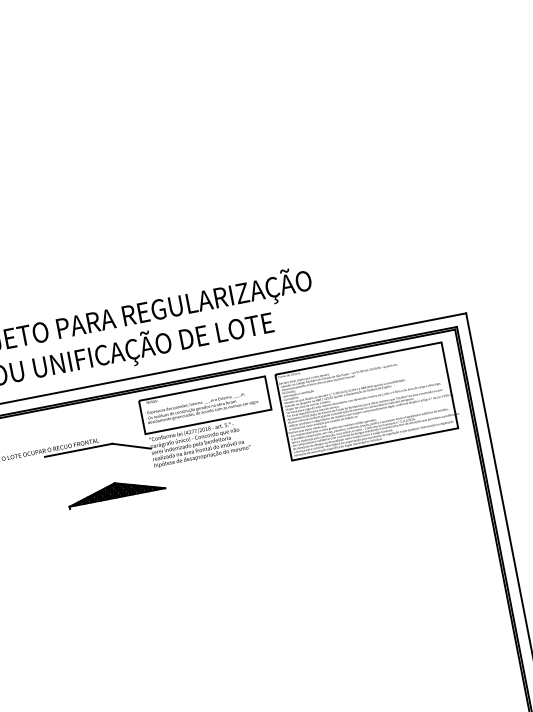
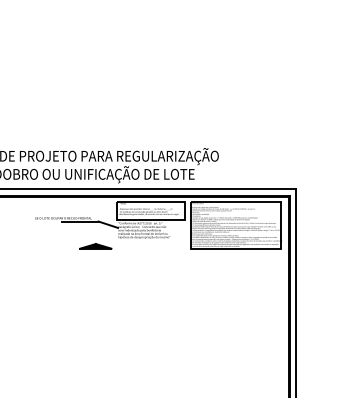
part: (115, 490) -> (95, 246), size x0.6

